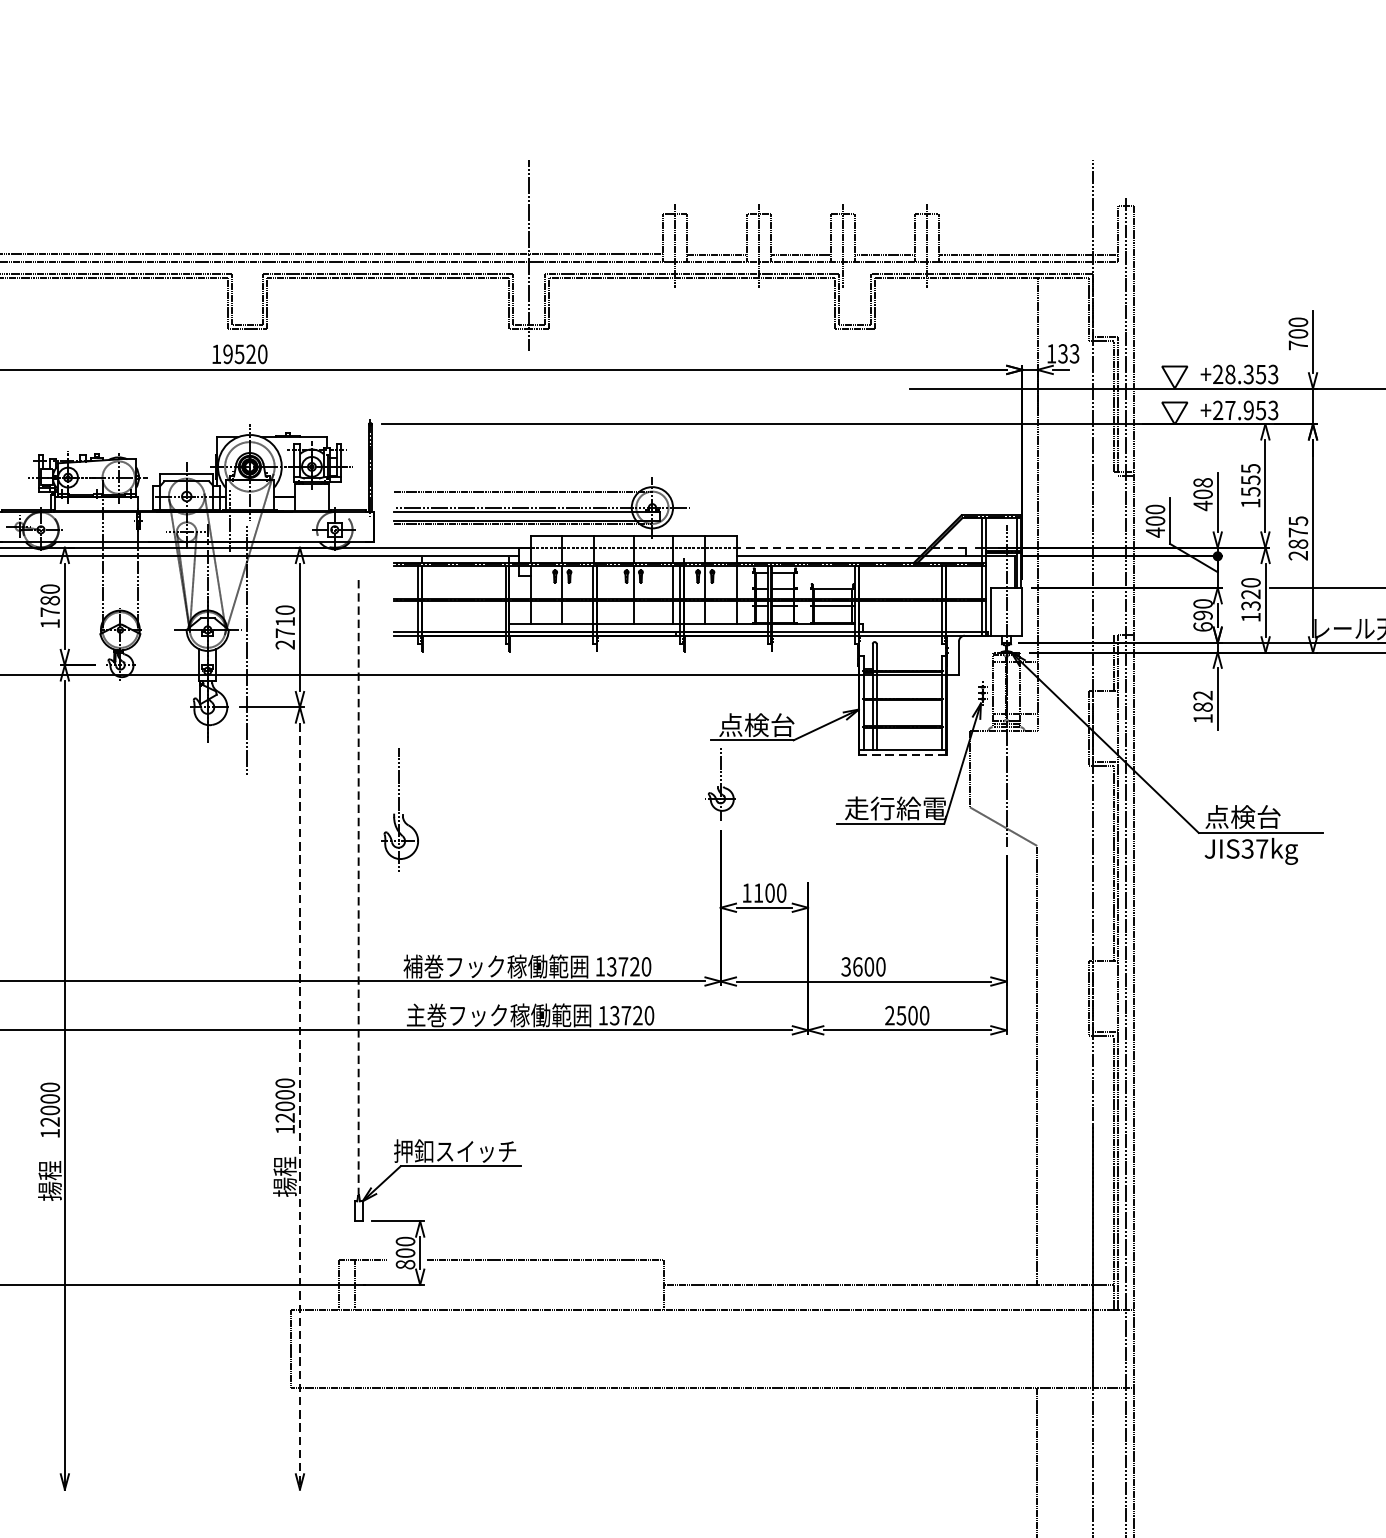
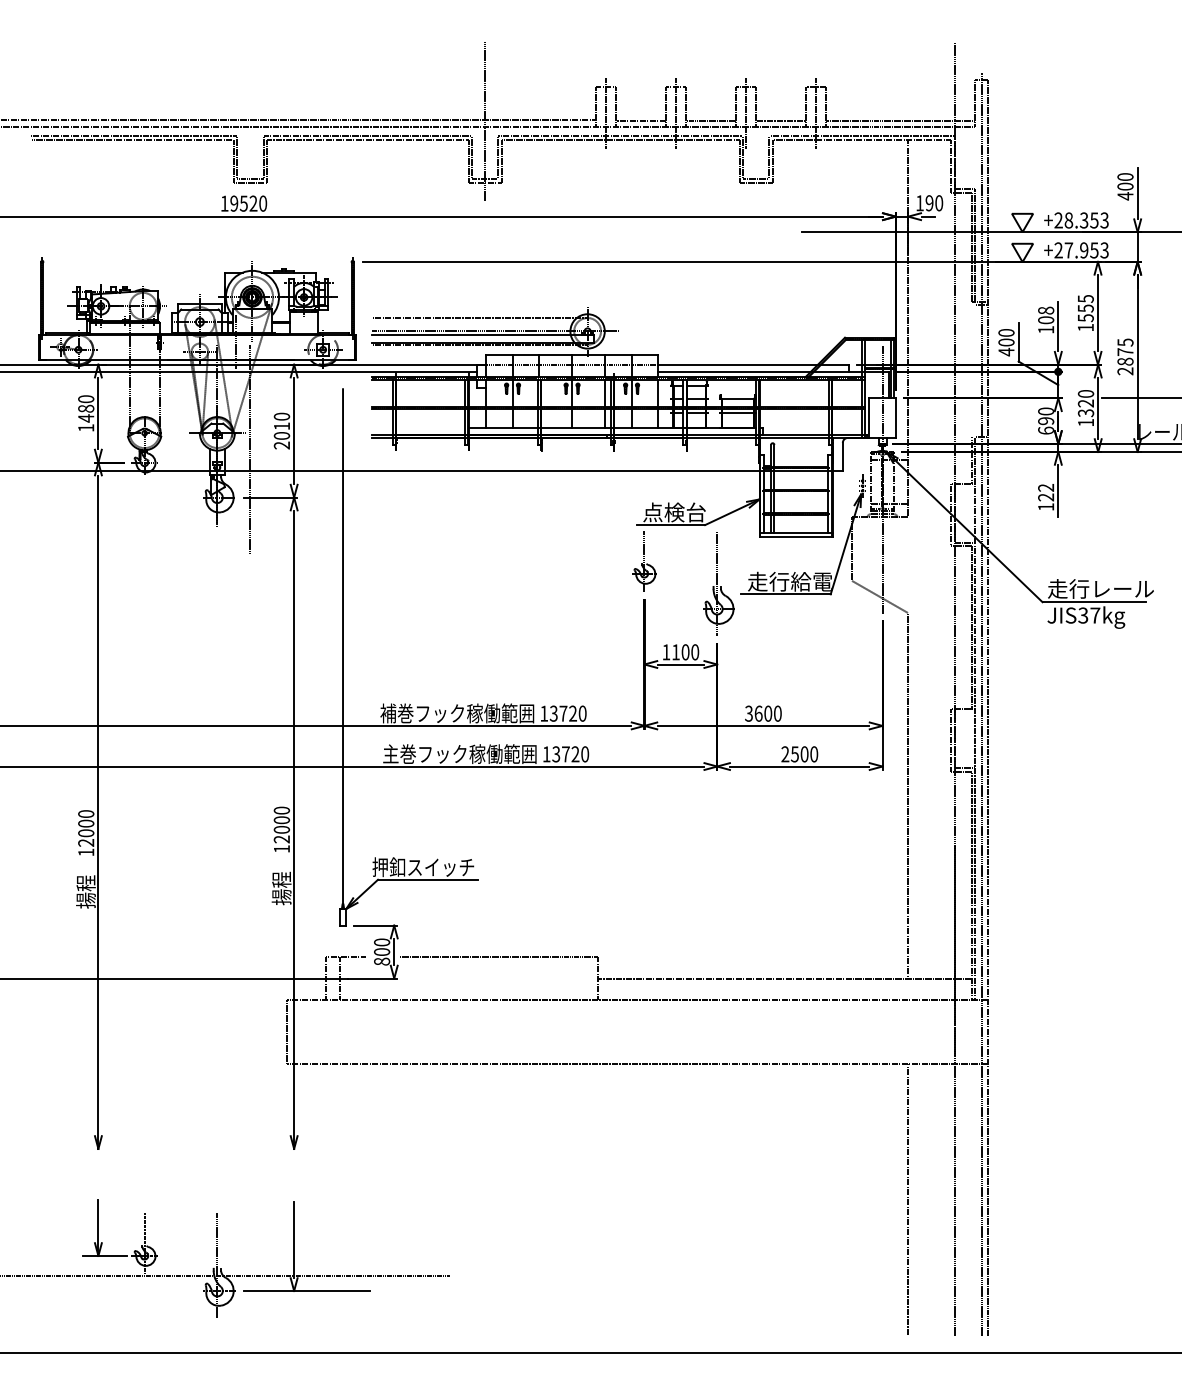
text: (1298, 345) -> (1125, 196), 700 -> 400
text: (1069, 354) -> (934, 203), 133 -> 190
text: (1203, 505) -> (1046, 329), 408 -> 108
line: (850, 547) -> (752, 364), dashed -> solid
text: (50, 612) -> (86, 418), 1780 -> 1480
text: (284, 632) -> (281, 435), 2710 -> 2010
text: (1203, 707) -> (1046, 497), 182 -> 122
line: (903, 755) -> (796, 537), dashed -> solid
part: (400, 810) -> (718, 583), moved
text: (1268, 816) -> (1100, 588), 点検台 -> 走行レール
line: (359, 886) -> (343, 646), dashed -> solid
line: (300, 1107) -> (294, 830), dashed -> solid

